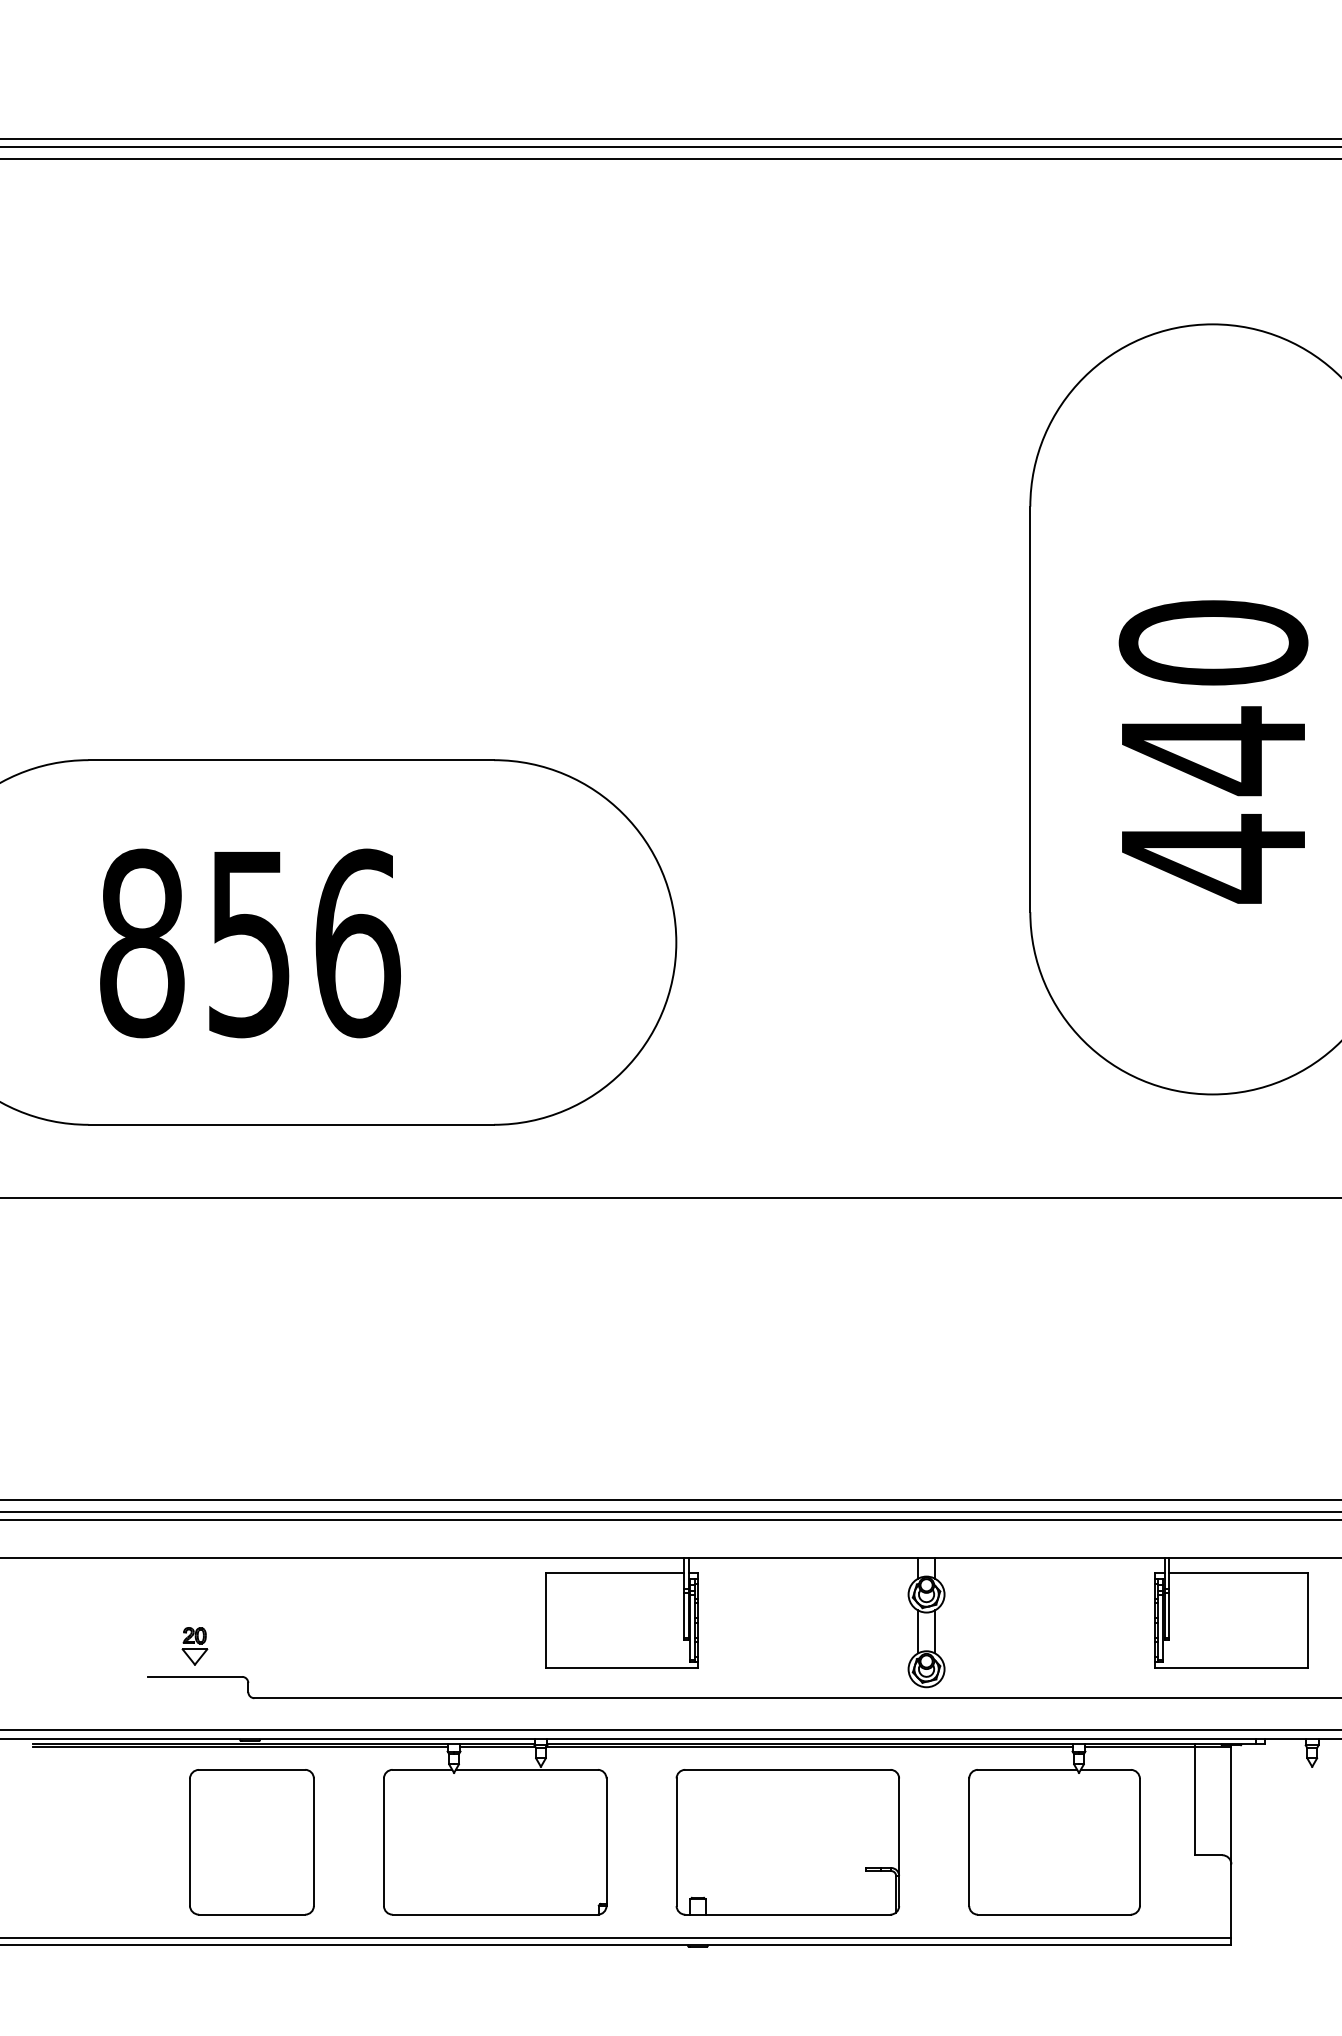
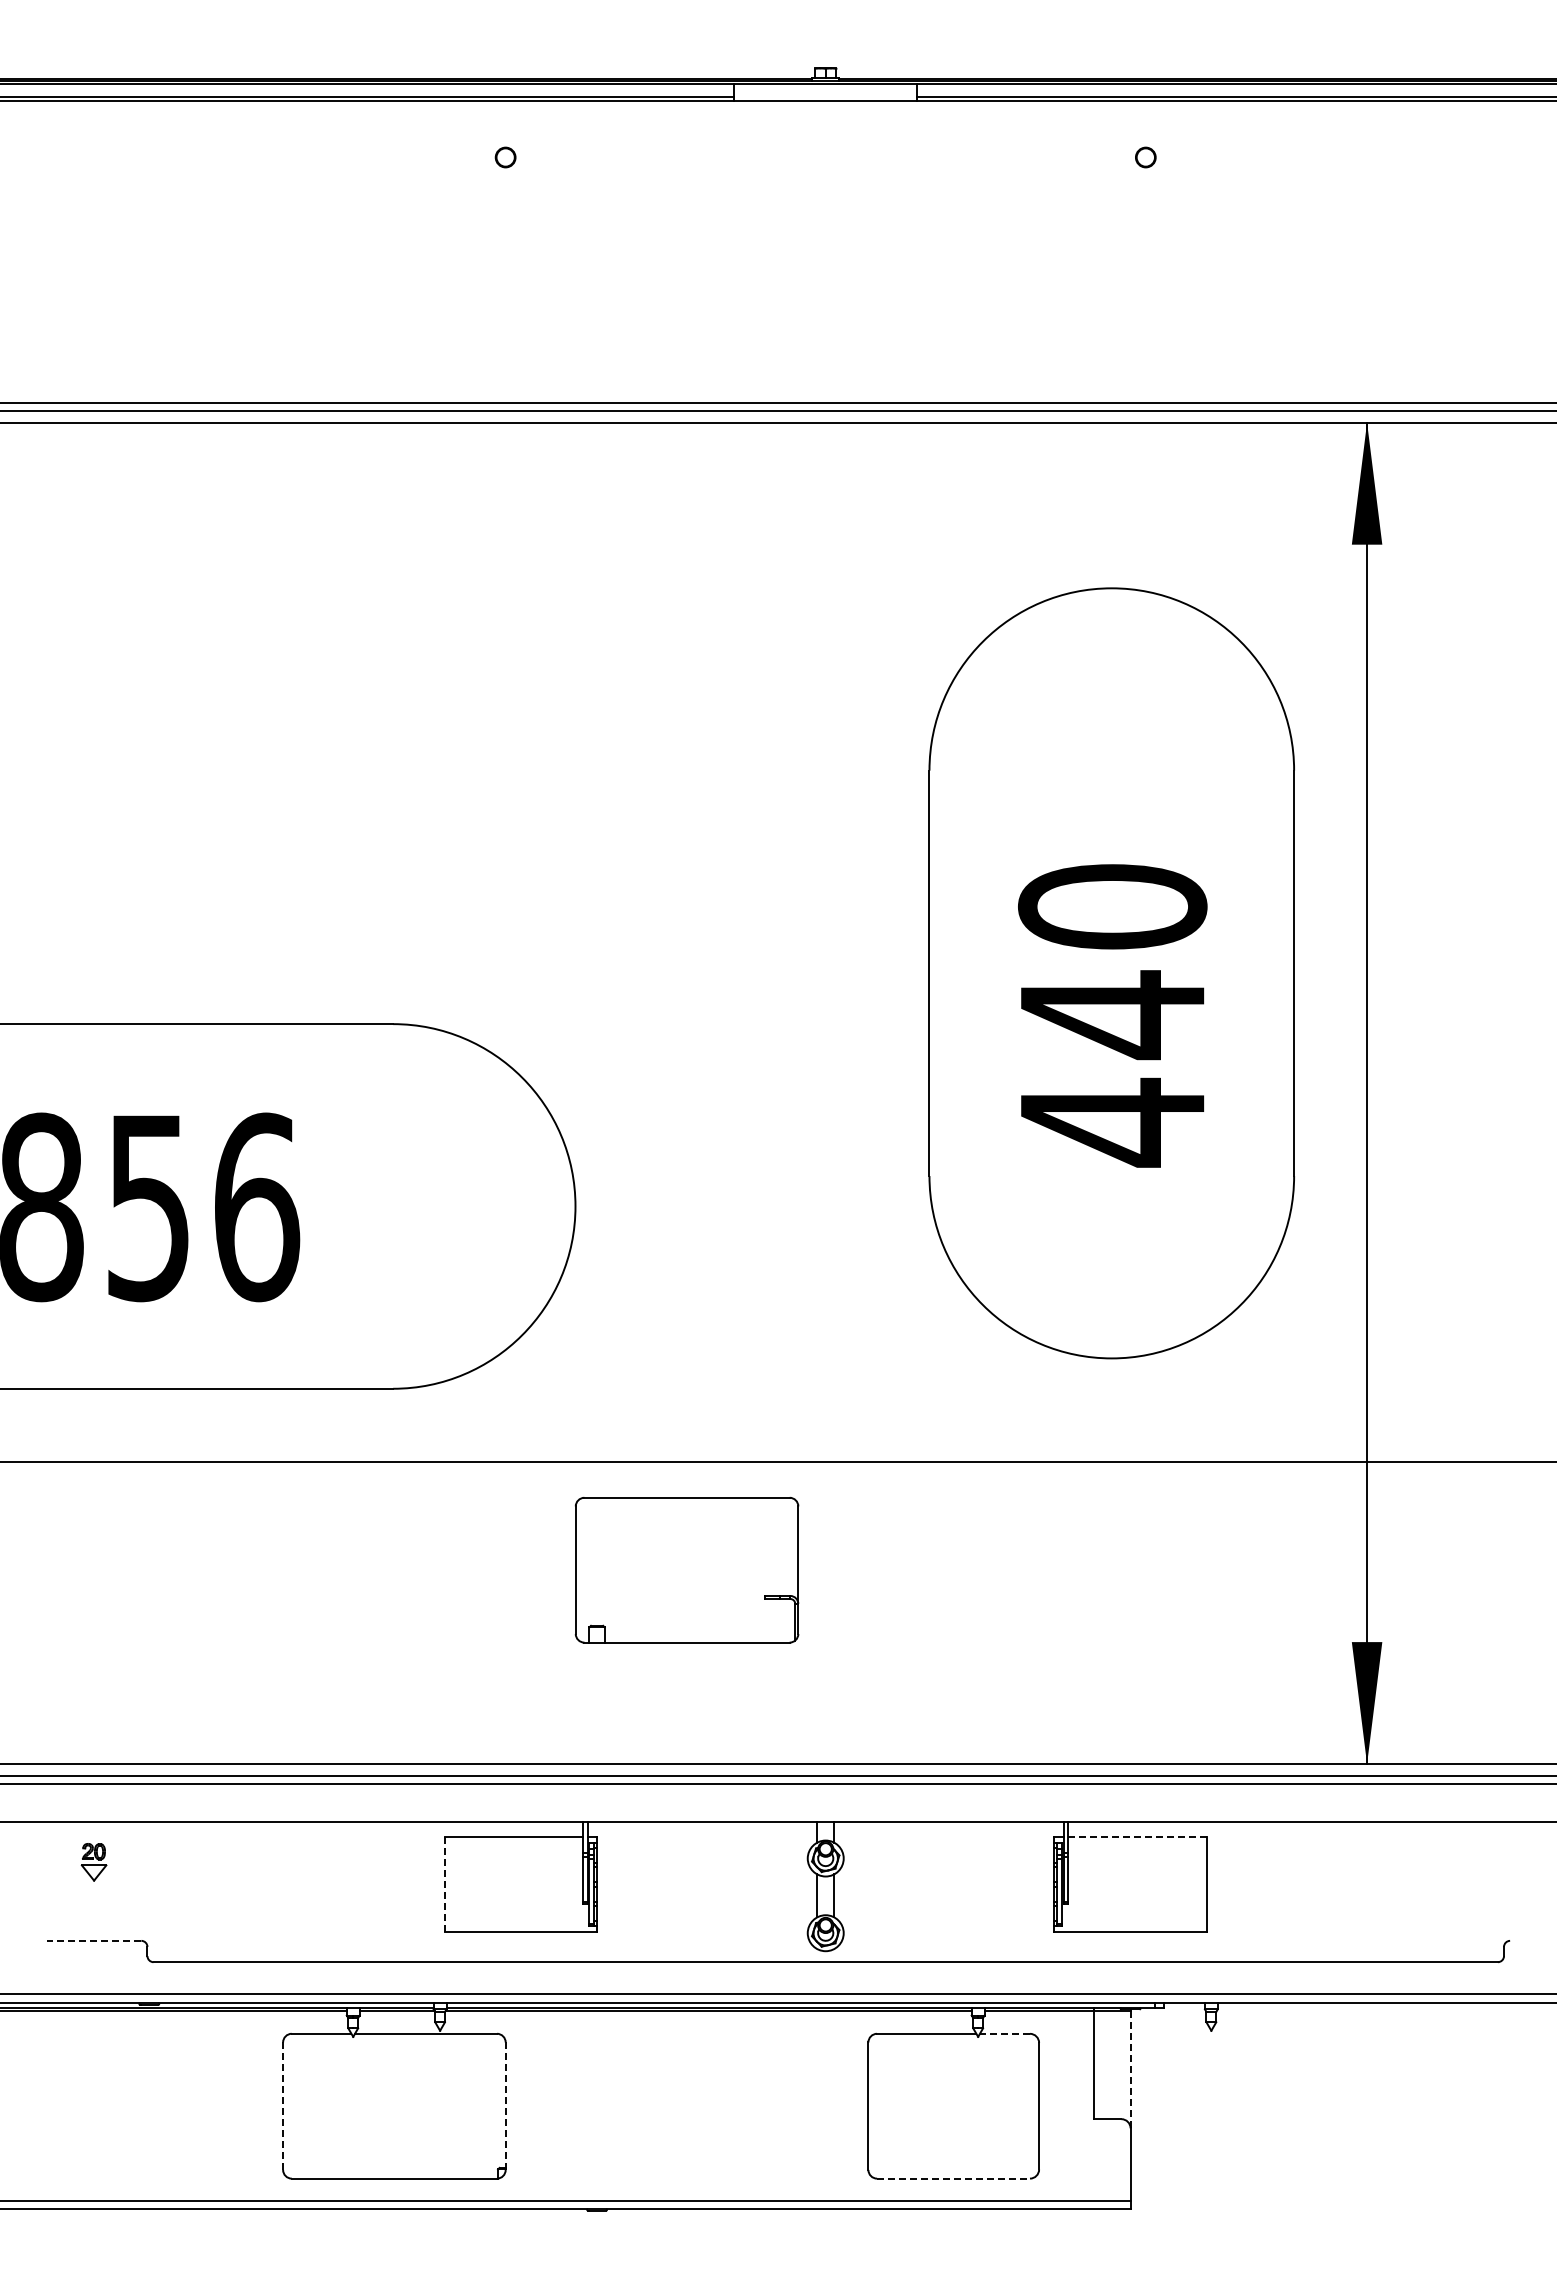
line: (1238, 1573) -> (1137, 1837), solid -> dashed
line: (545, 1620) -> (444, 1884), solid -> dashed
part: (194, 1646) -> (93, 1862), moved
line: (194, 1676) -> (93, 1940), solid -> dashed
line: (1105, 1769) -> (1004, 2033), solid -> dashed
line: (1231, 1805) -> (1130, 2069), solid -> dashed
part: (251, 1842) -> (150, 2106), removed
line: (384, 1842) -> (283, 2106), solid -> dashed
line: (606, 1842) -> (505, 2106), solid -> dashed
part: (787, 1842) -> (686, 1570), moved
line: (1055, 1914) -> (954, 2178), solid -> dashed

